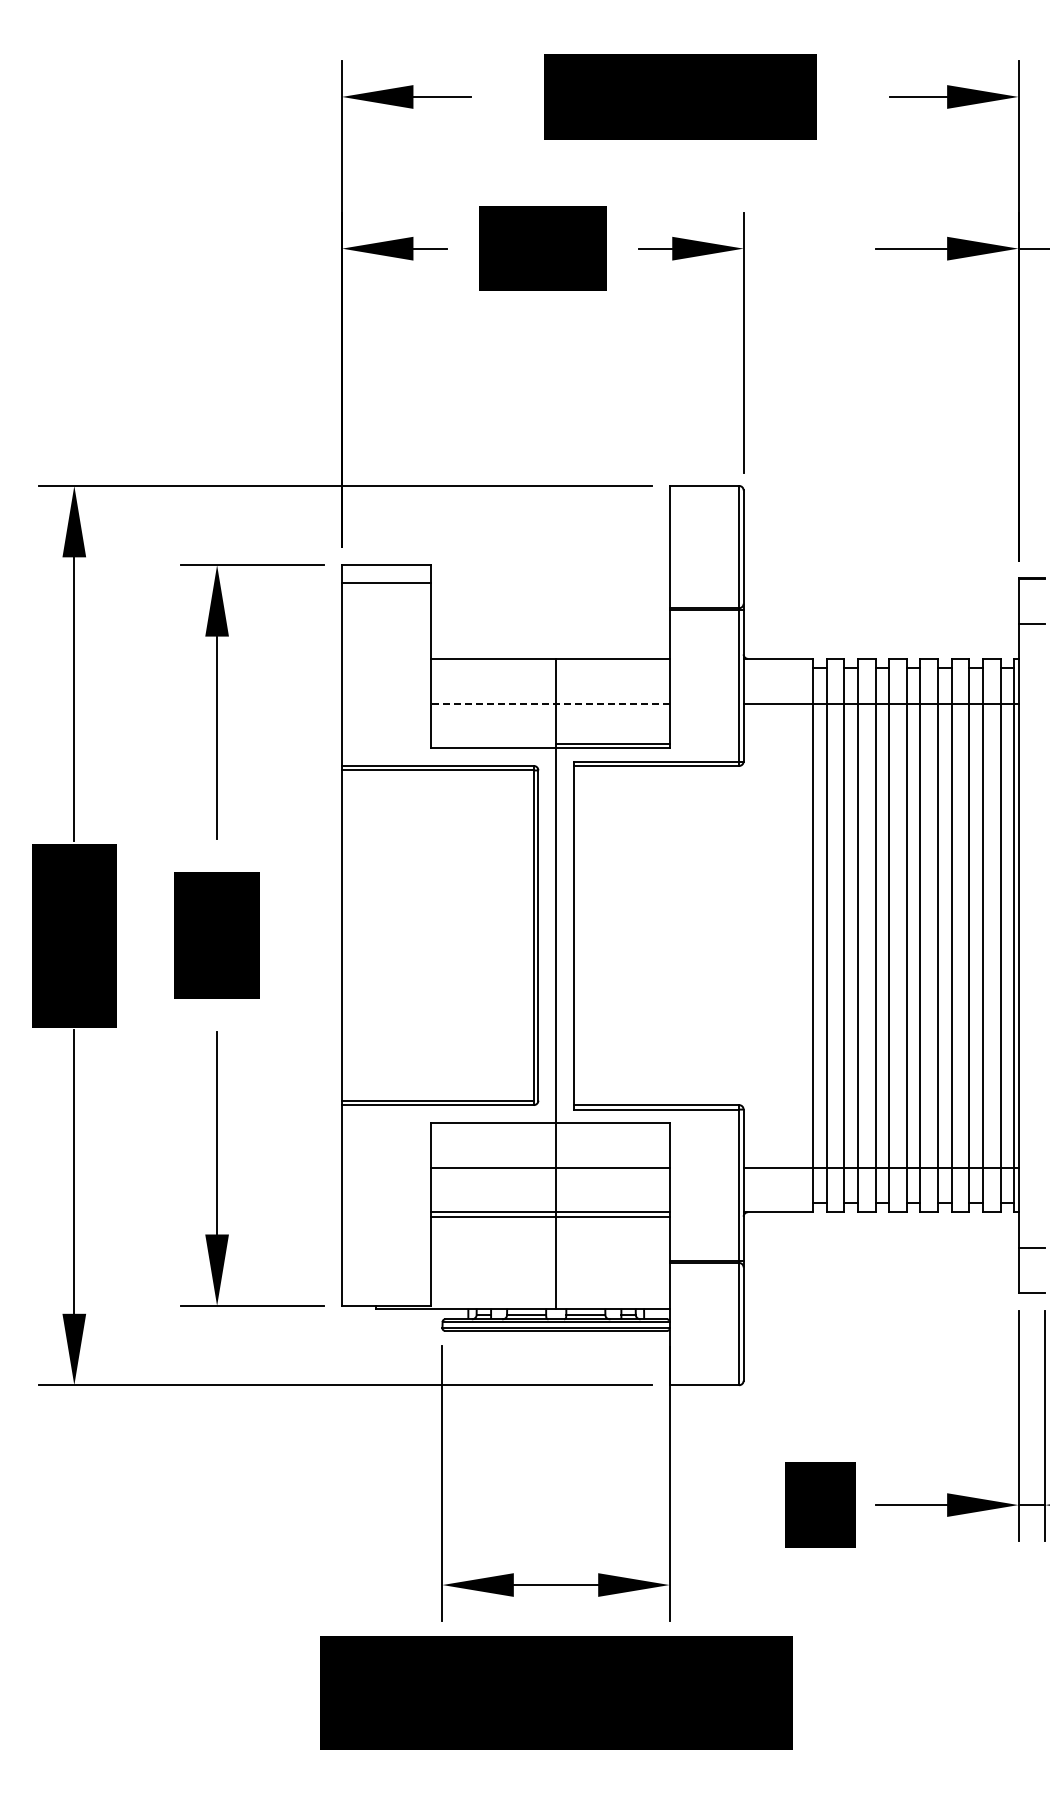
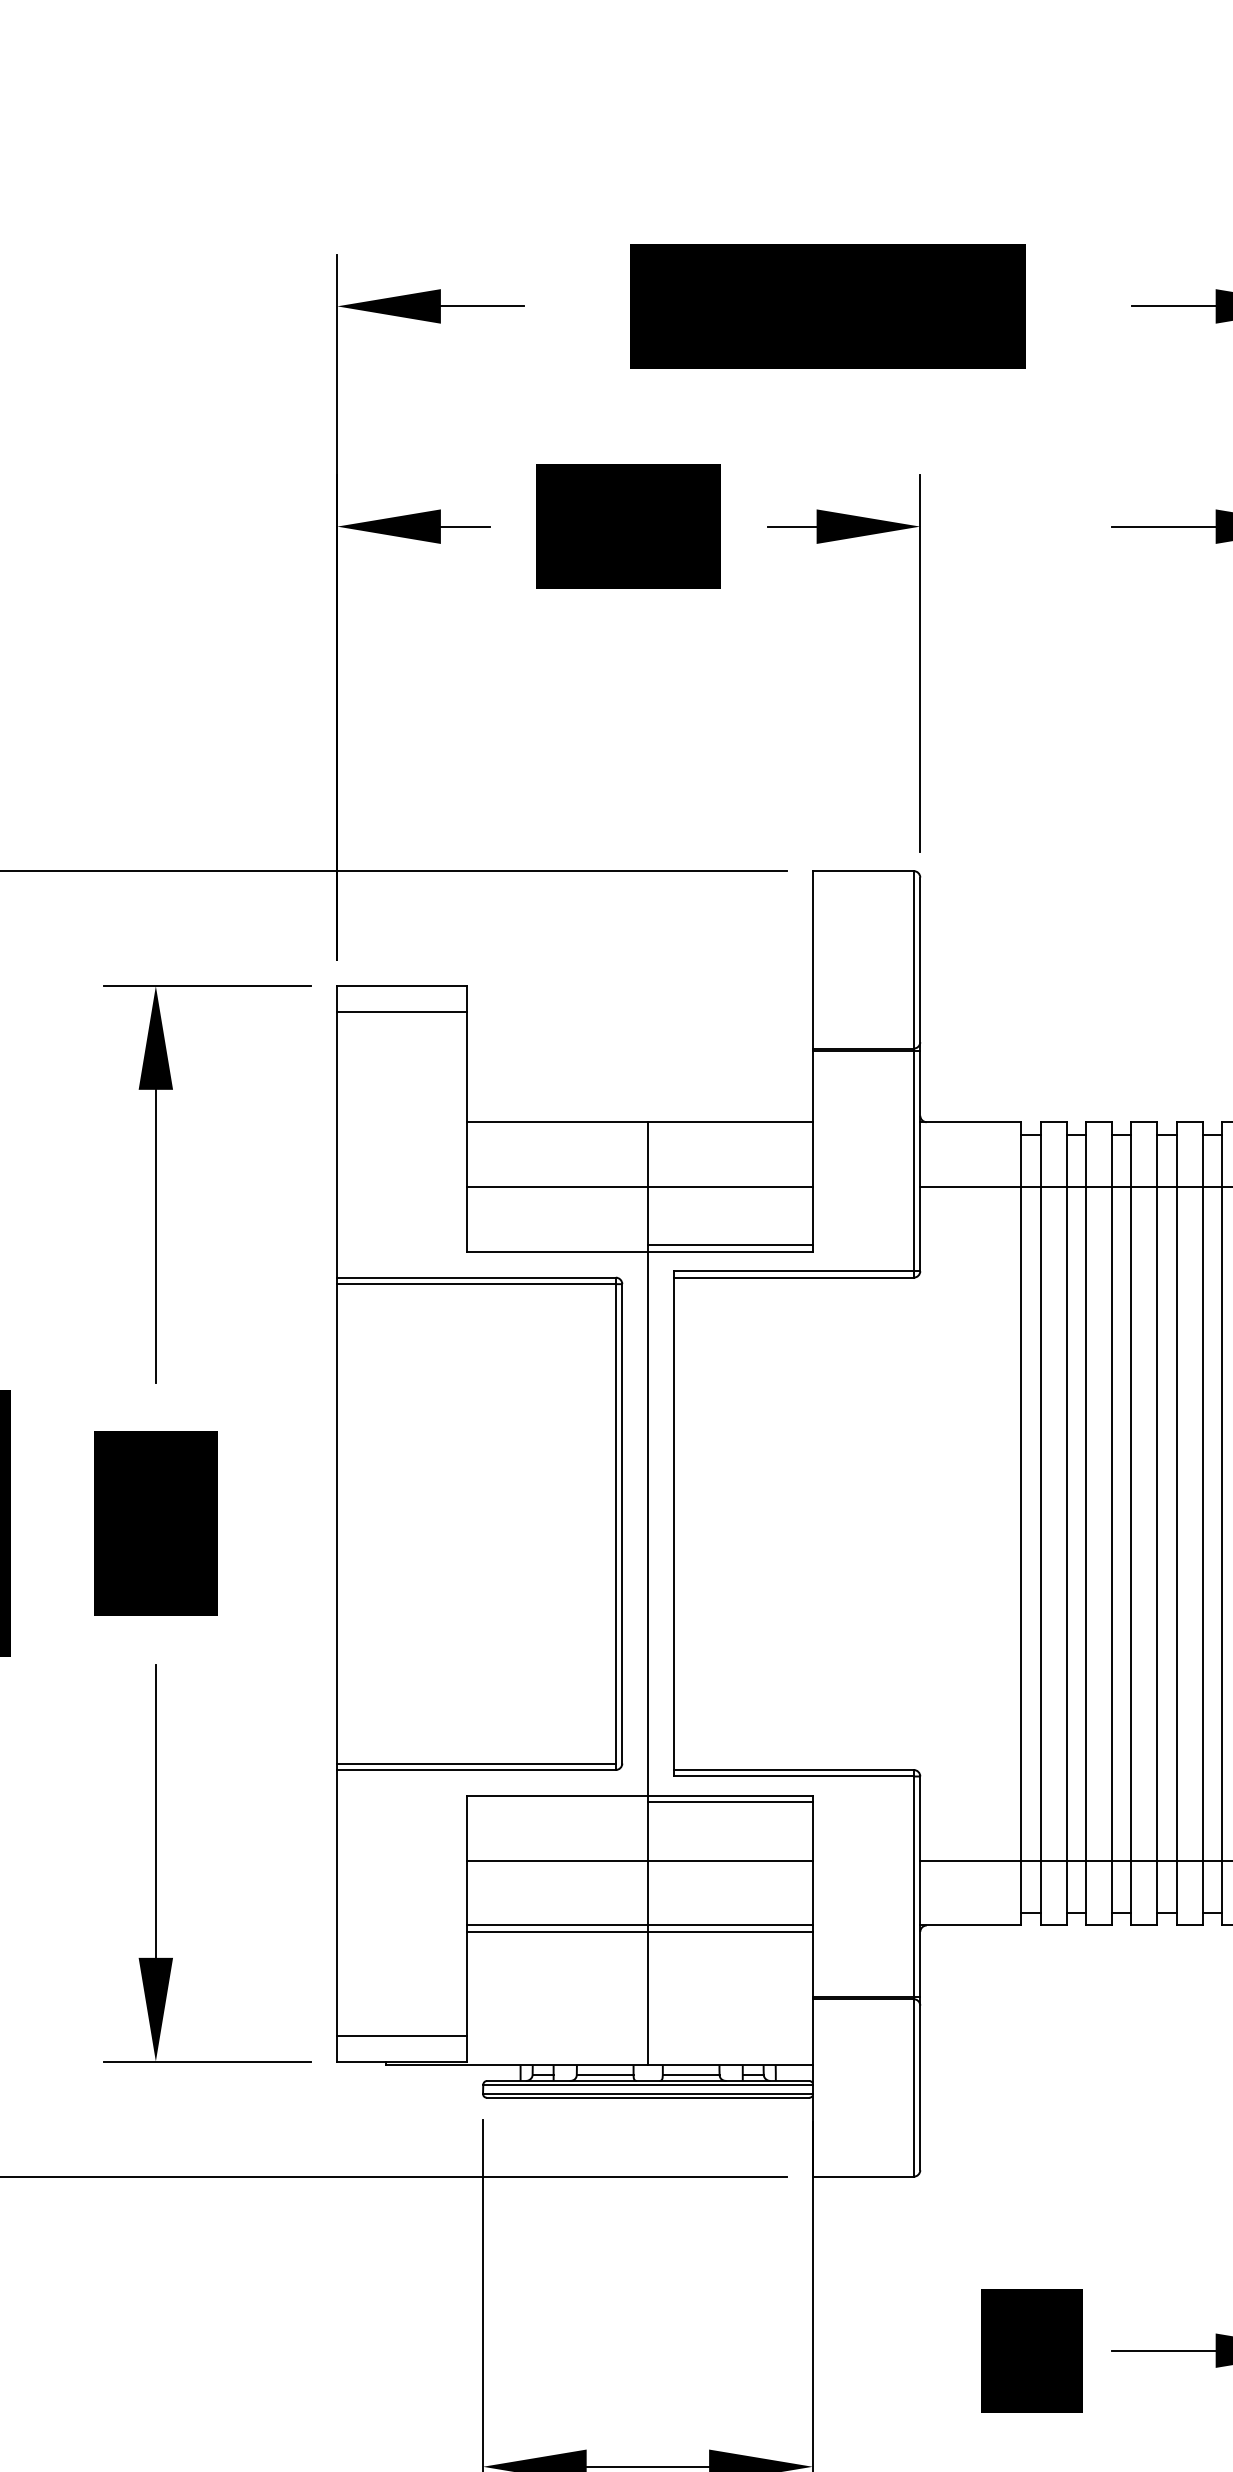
line: (549, 703) -> (638, 1186), dashed -> solid
line: (612, 1127) -> (729, 1802), added
line: (386, 1288) -> (401, 2036), added

